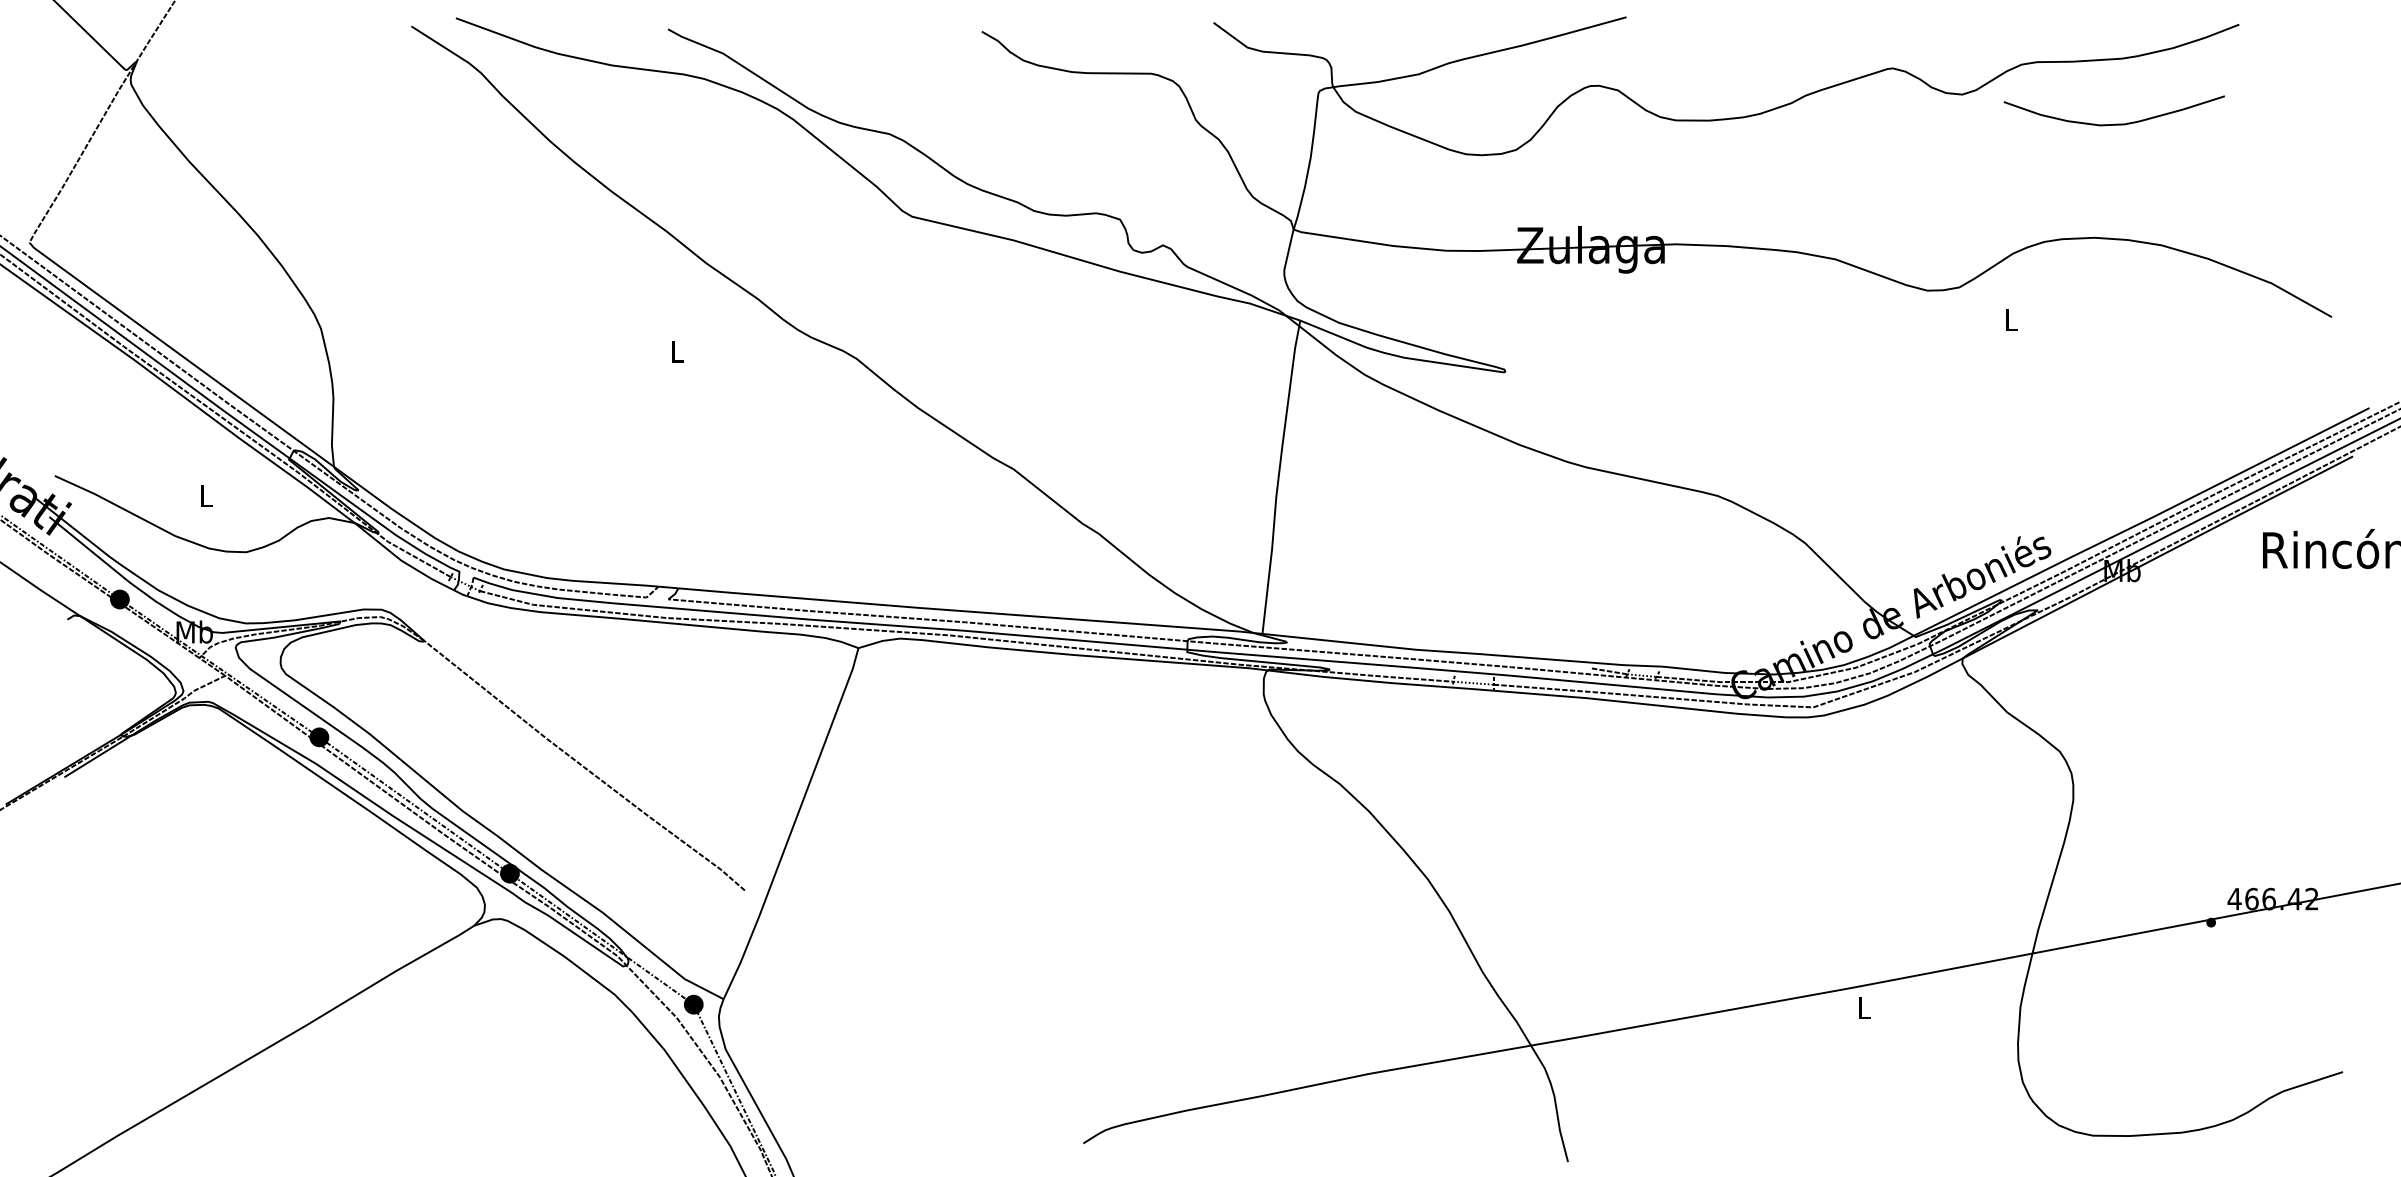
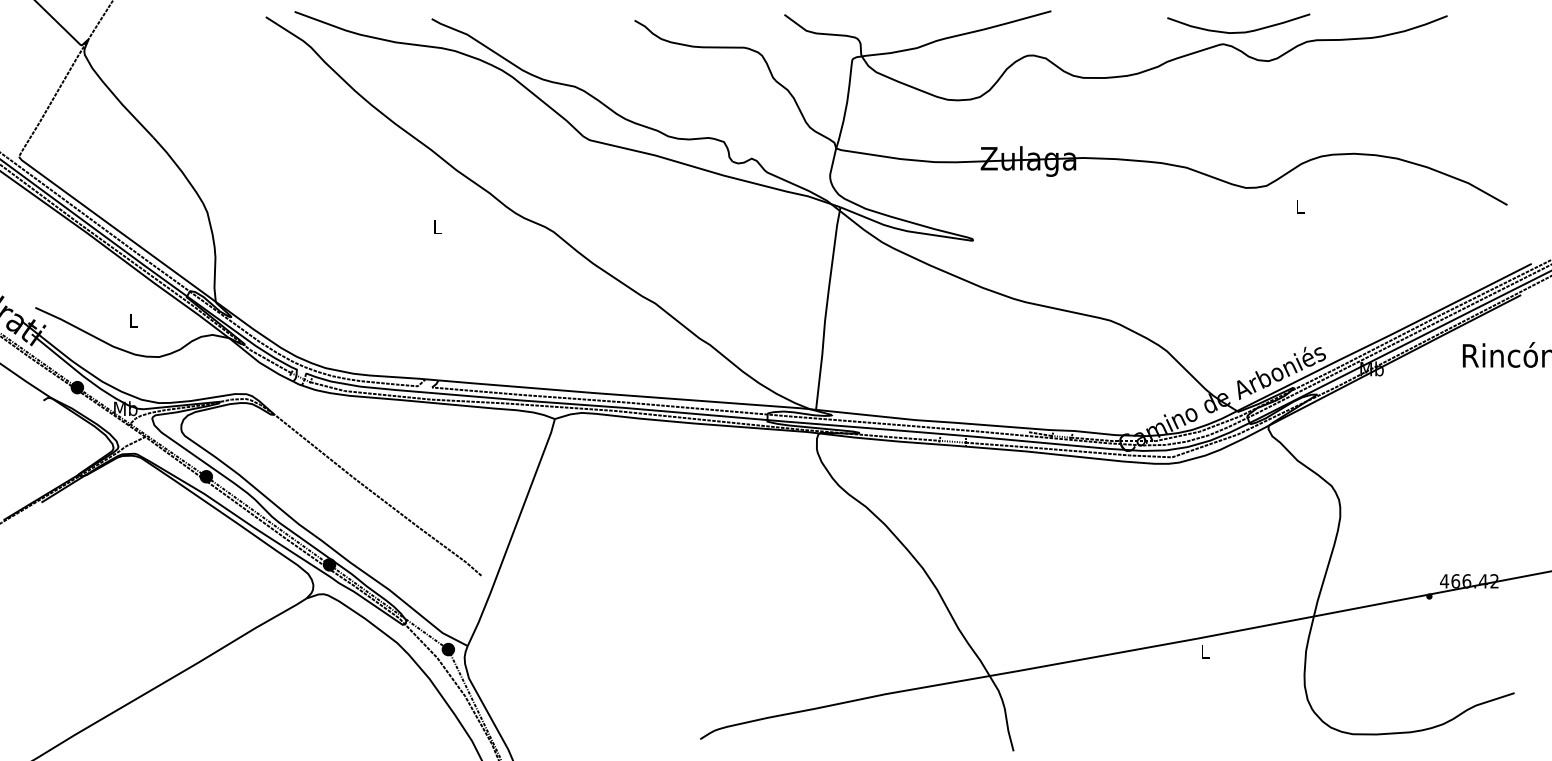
curve: (2113, 122) -> (1238, 31), moved

